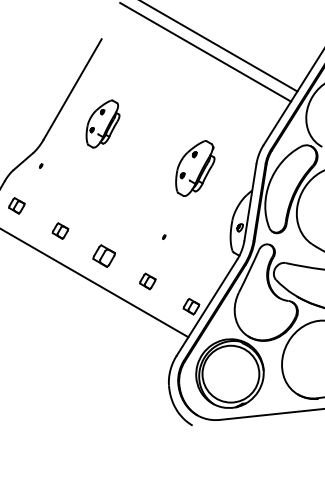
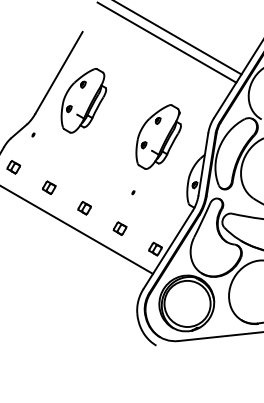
part: (102, 123) -> (83, 100), size x1.67
part: (195, 167) -> (158, 136), size x1.43
part: (103, 256) -> (84, 208), size x0.71

